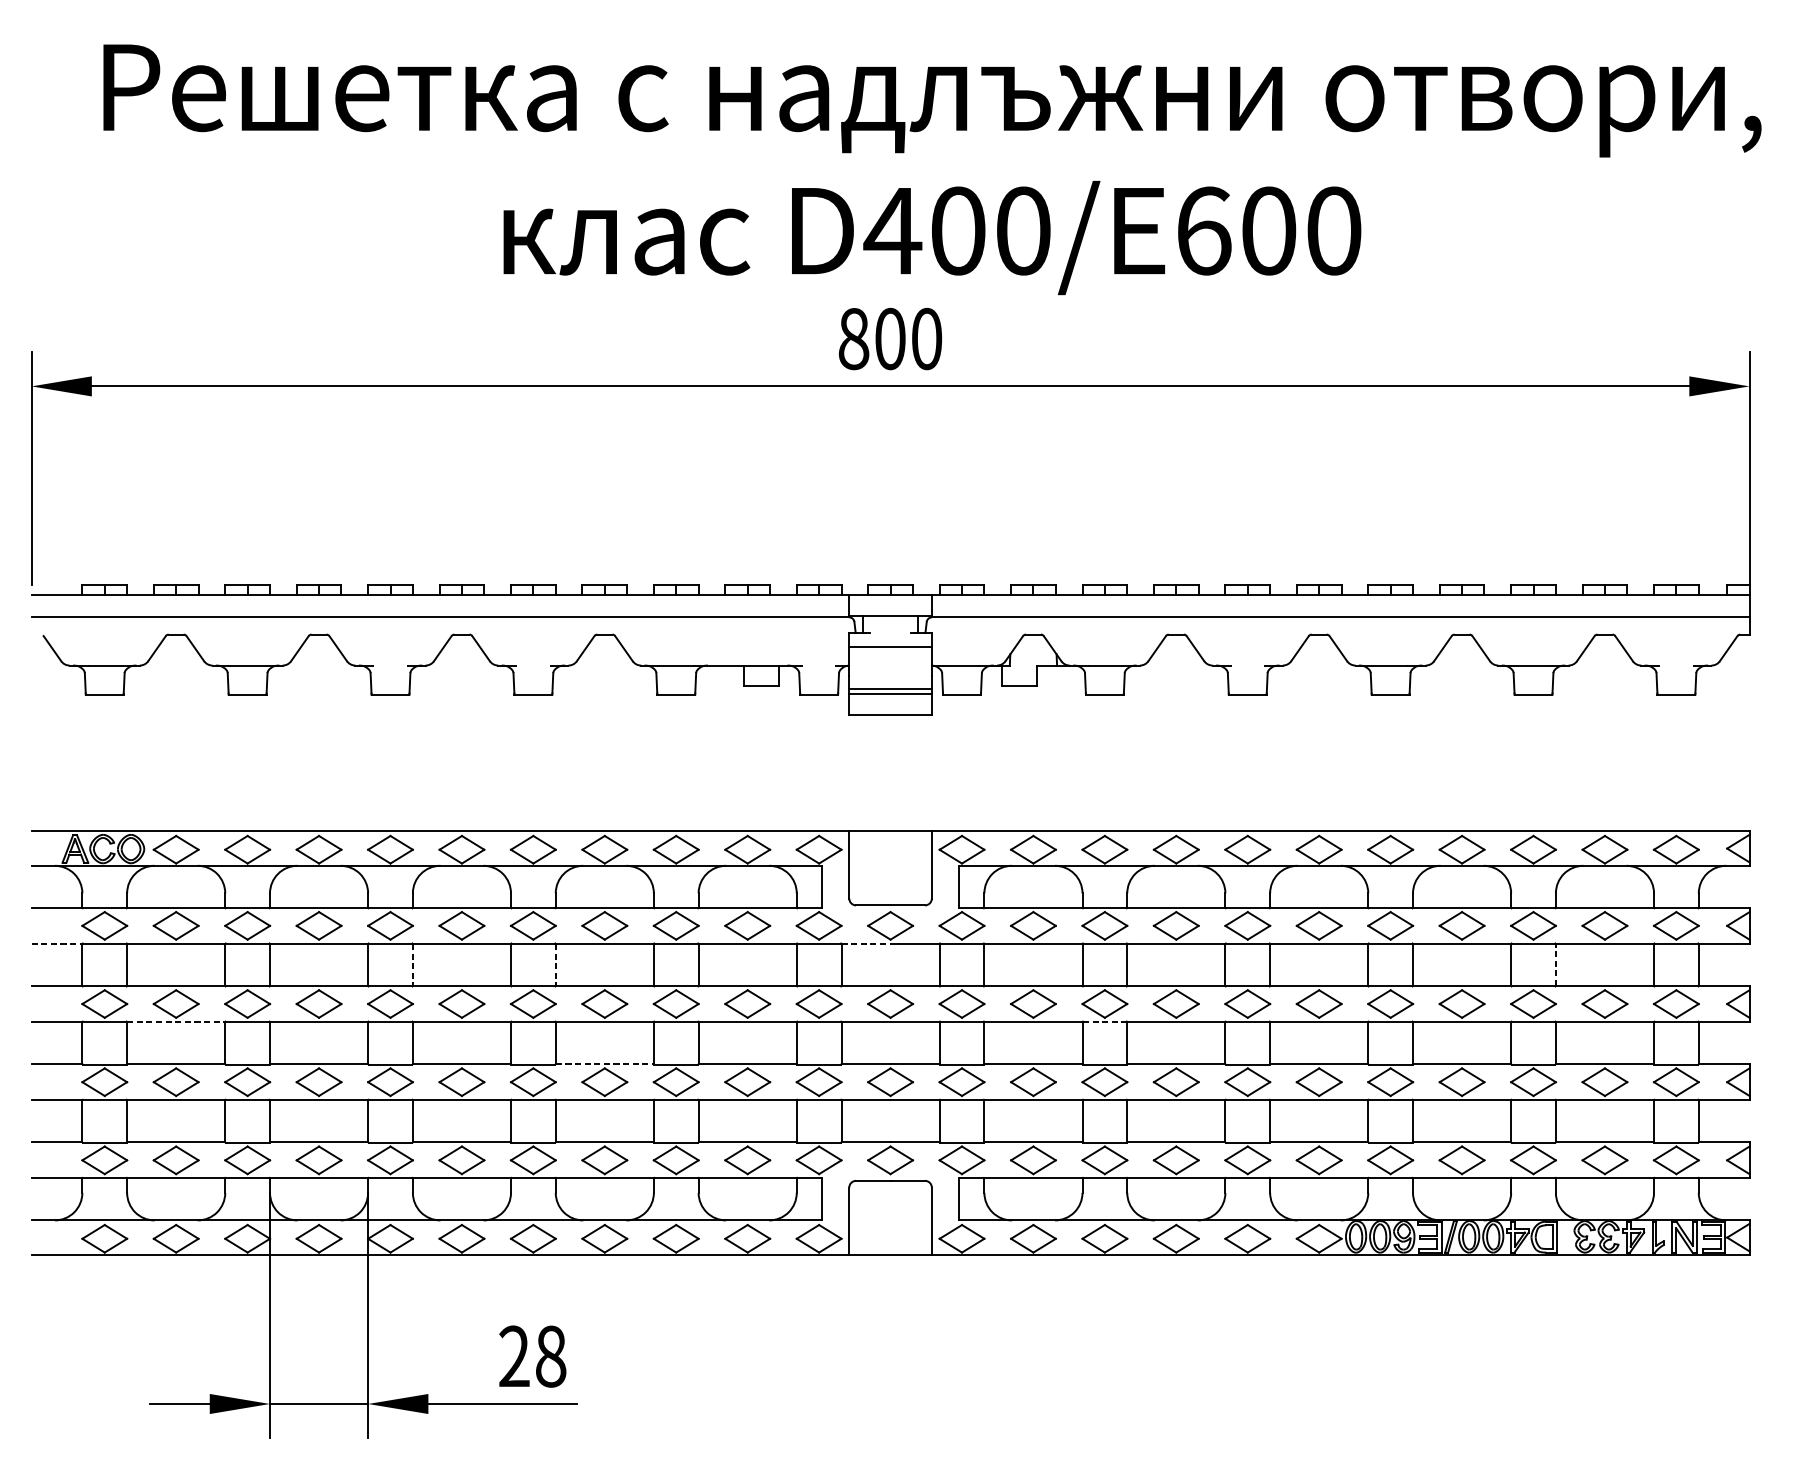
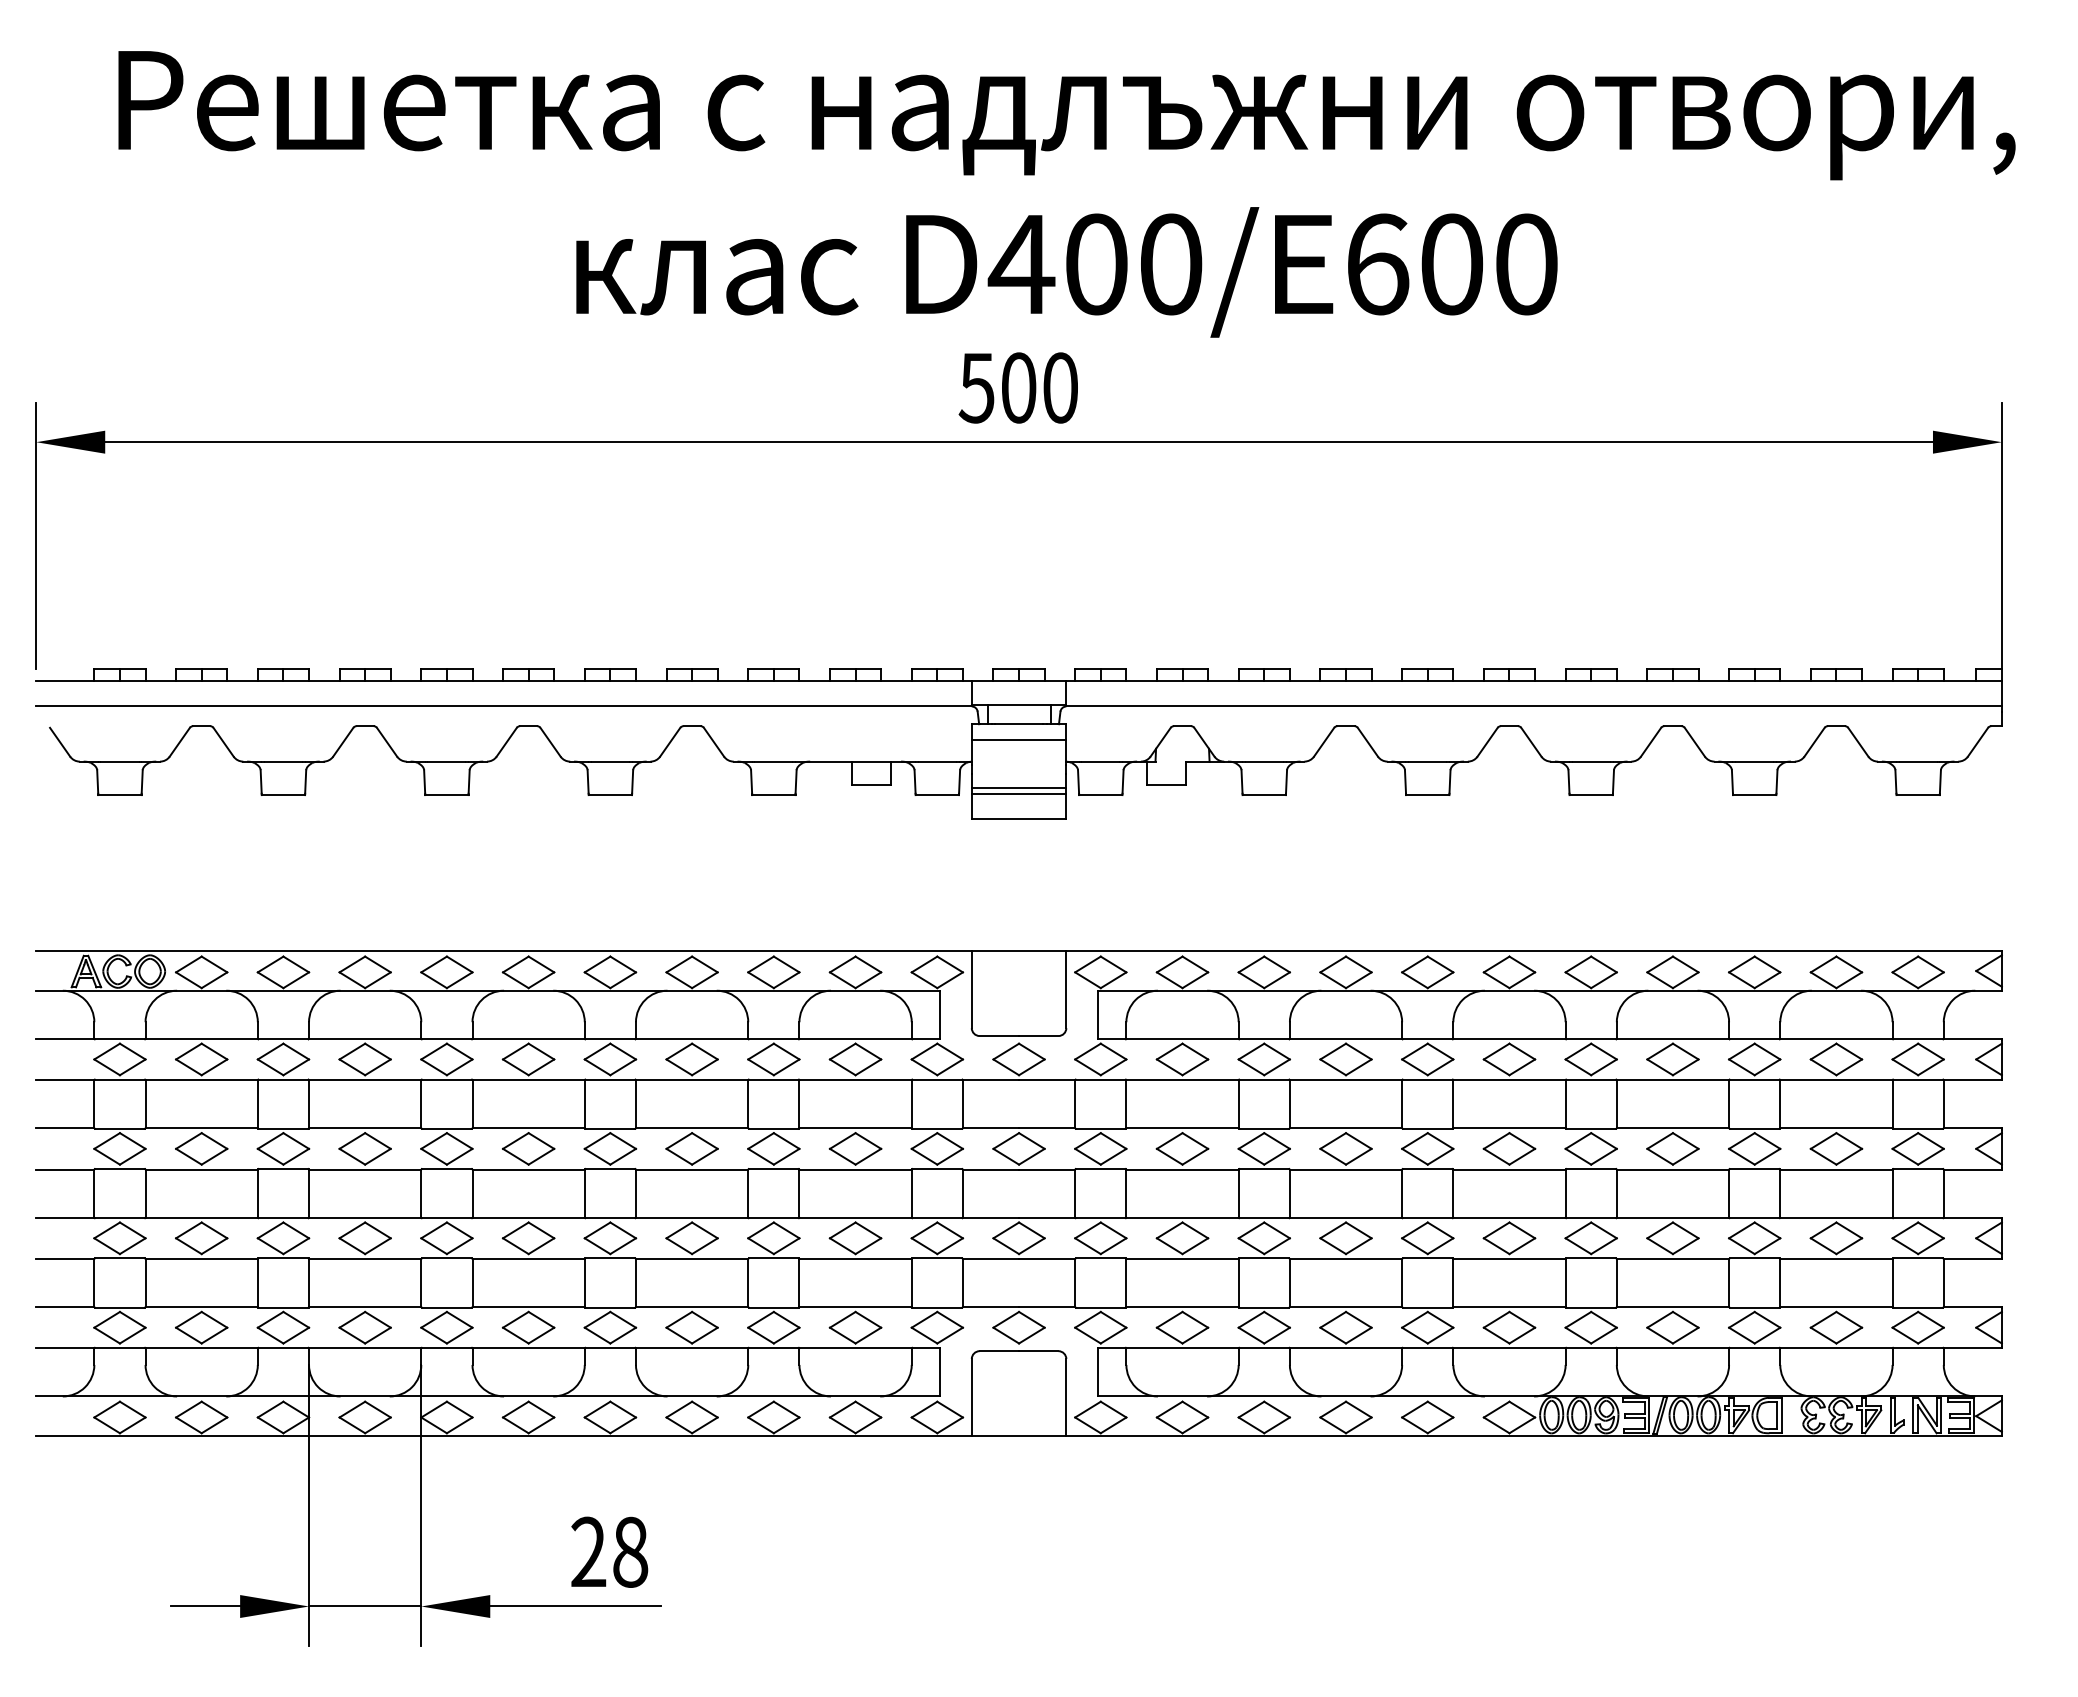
text: (853, 338) -> (976, 387), 800 -> 500
line: (890, 633) -> (1018, 724), added
line: (390, 665) -> (446, 761), added
line: (532, 665) -> (609, 761), added
line: (818, 665) -> (936, 761), added
line: (1247, 665) -> (1427, 761), added
line: (1675, 665) -> (1917, 761), added
line: (57, 944) -> (65, 1080), dashed -> solid
line: (866, 944) -> (991, 1080), dashed -> solid
line: (1556, 964) -> (1780, 1103), dashed -> solid
line: (412, 965) -> (472, 1104), dashed -> solid
line: (555, 965) -> (635, 1104), dashed -> solid
line: (176, 1022) -> (202, 1169), dashed -> solid
line: (1105, 1022) -> (1264, 1169), dashed -> solid
line: (605, 1064) -> (692, 1217), dashed -> solid

